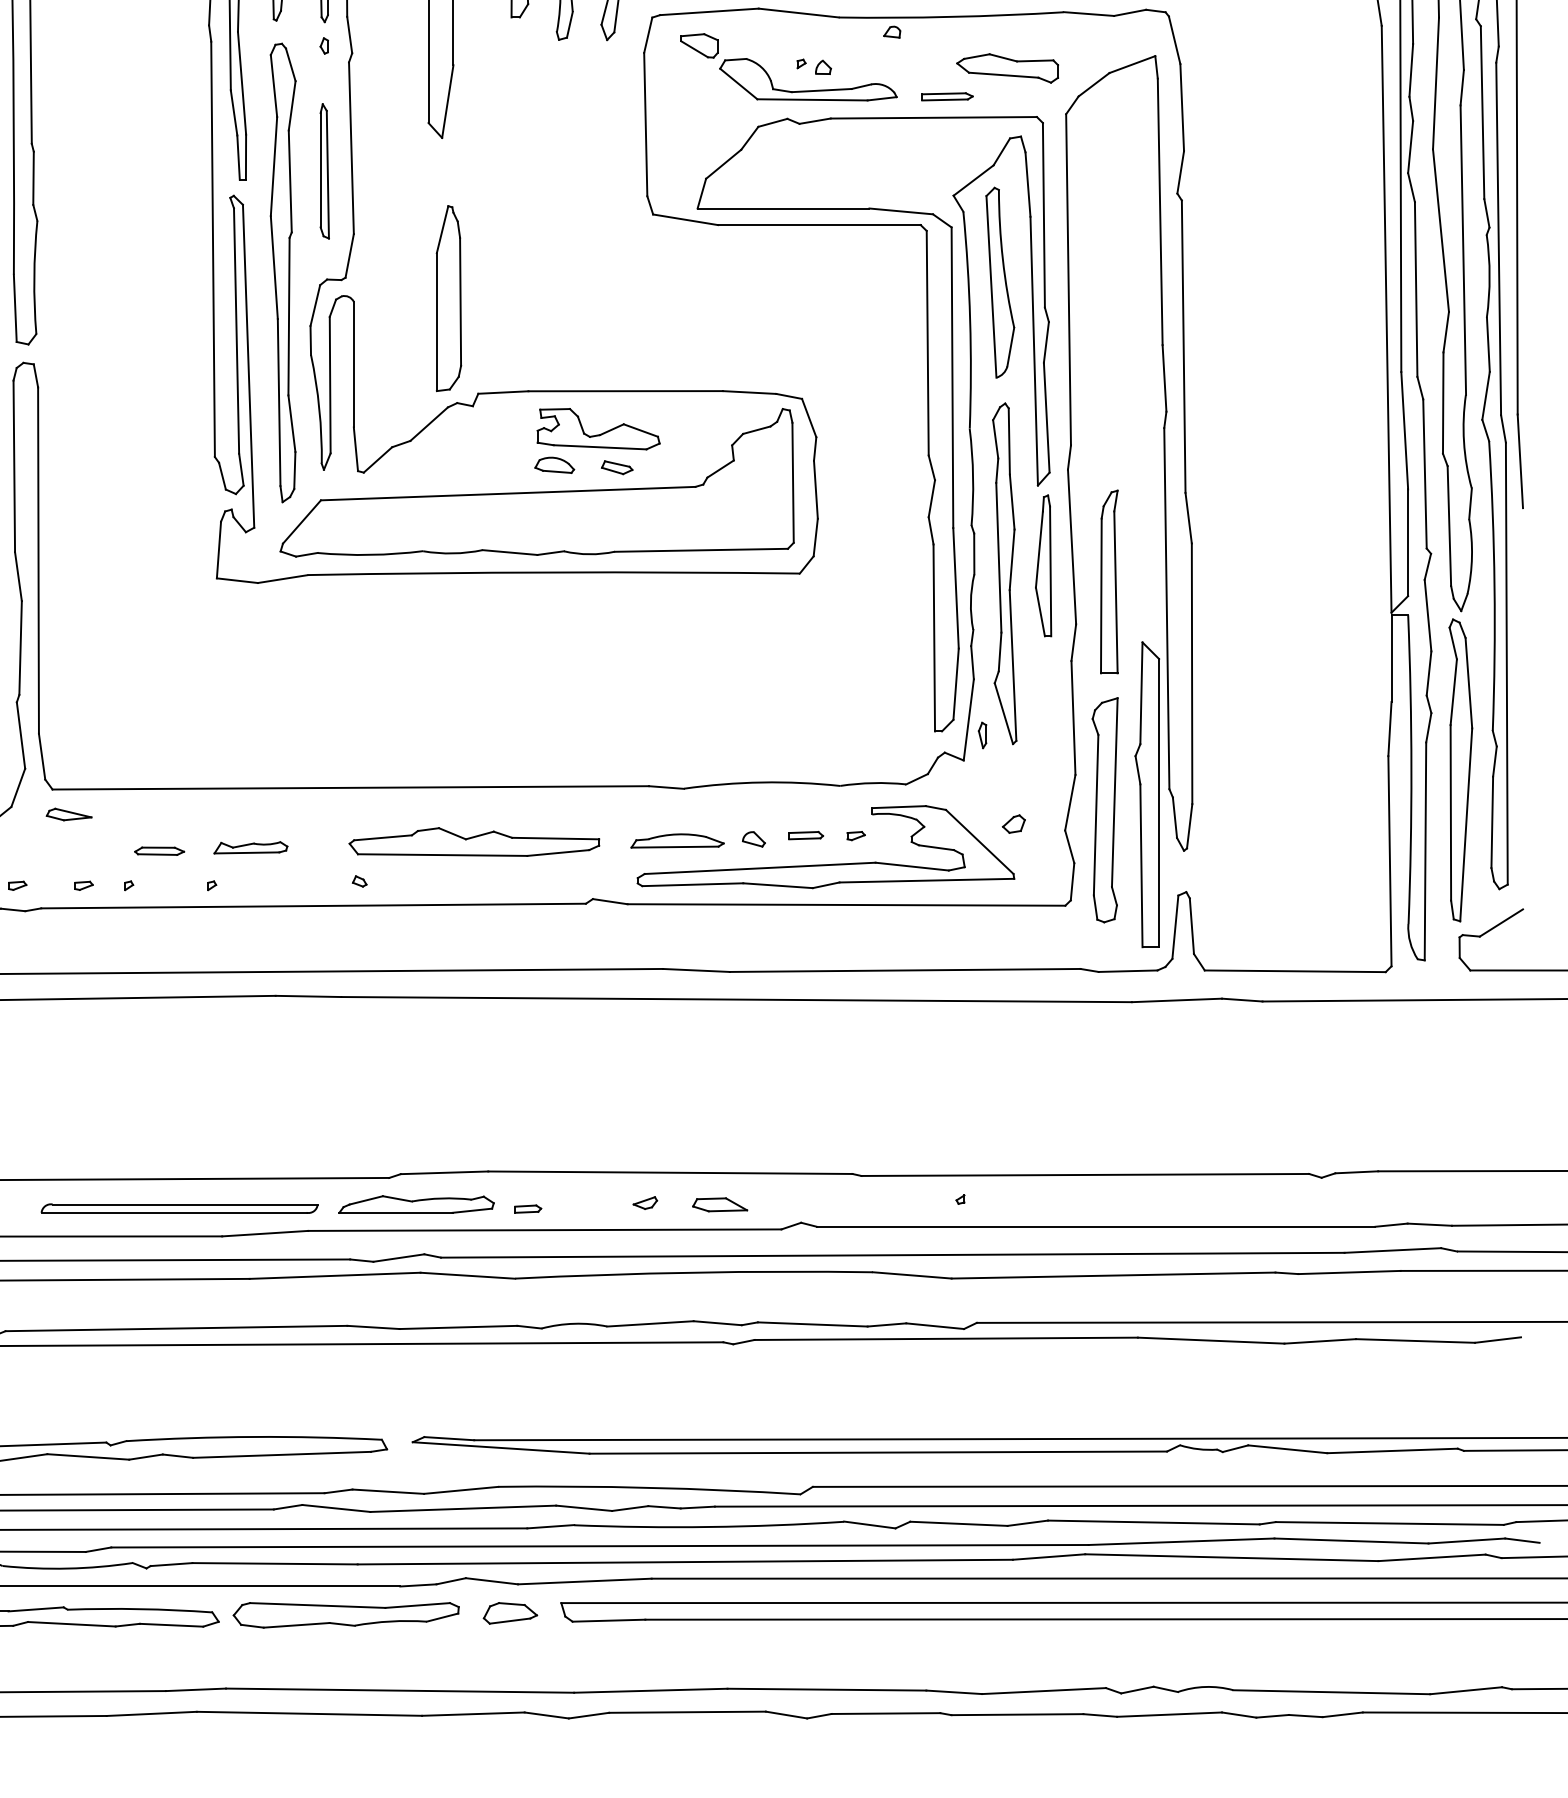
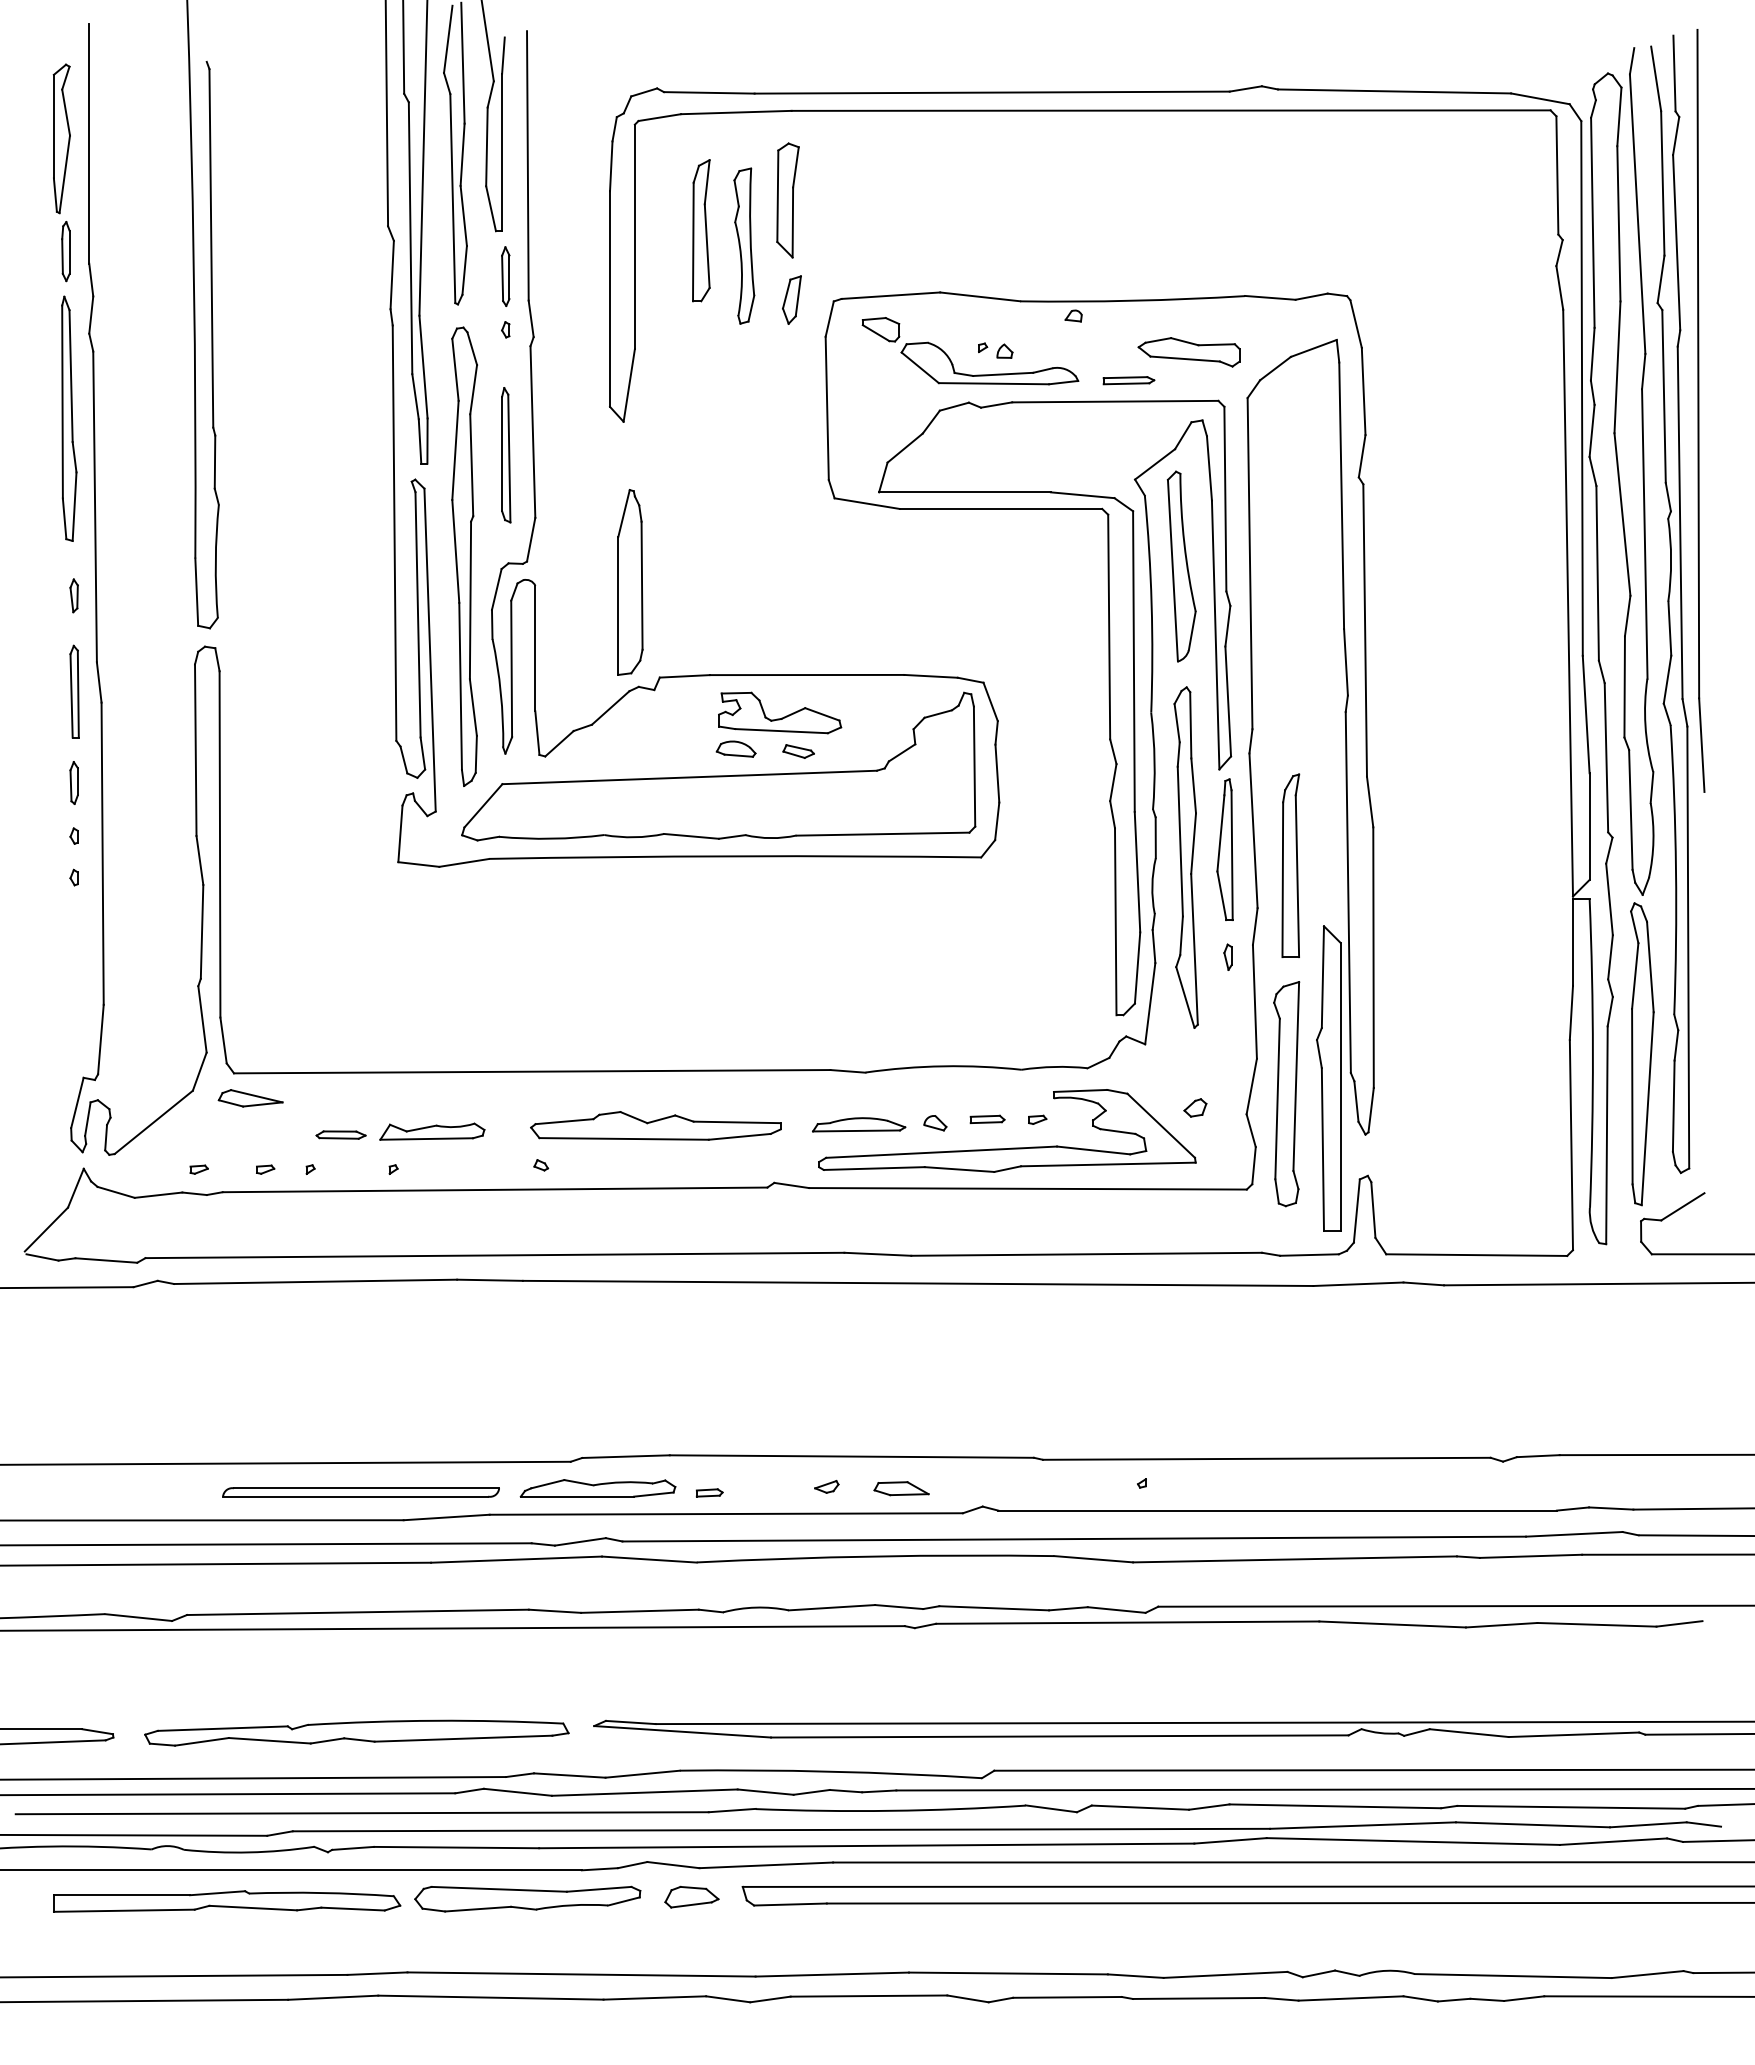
part: (982, 734) -> (1227, 956), moved
part: (69, 814) -> (250, 1098), size x1.43
part: (251, 847) -> (432, 1131), size x1.43

